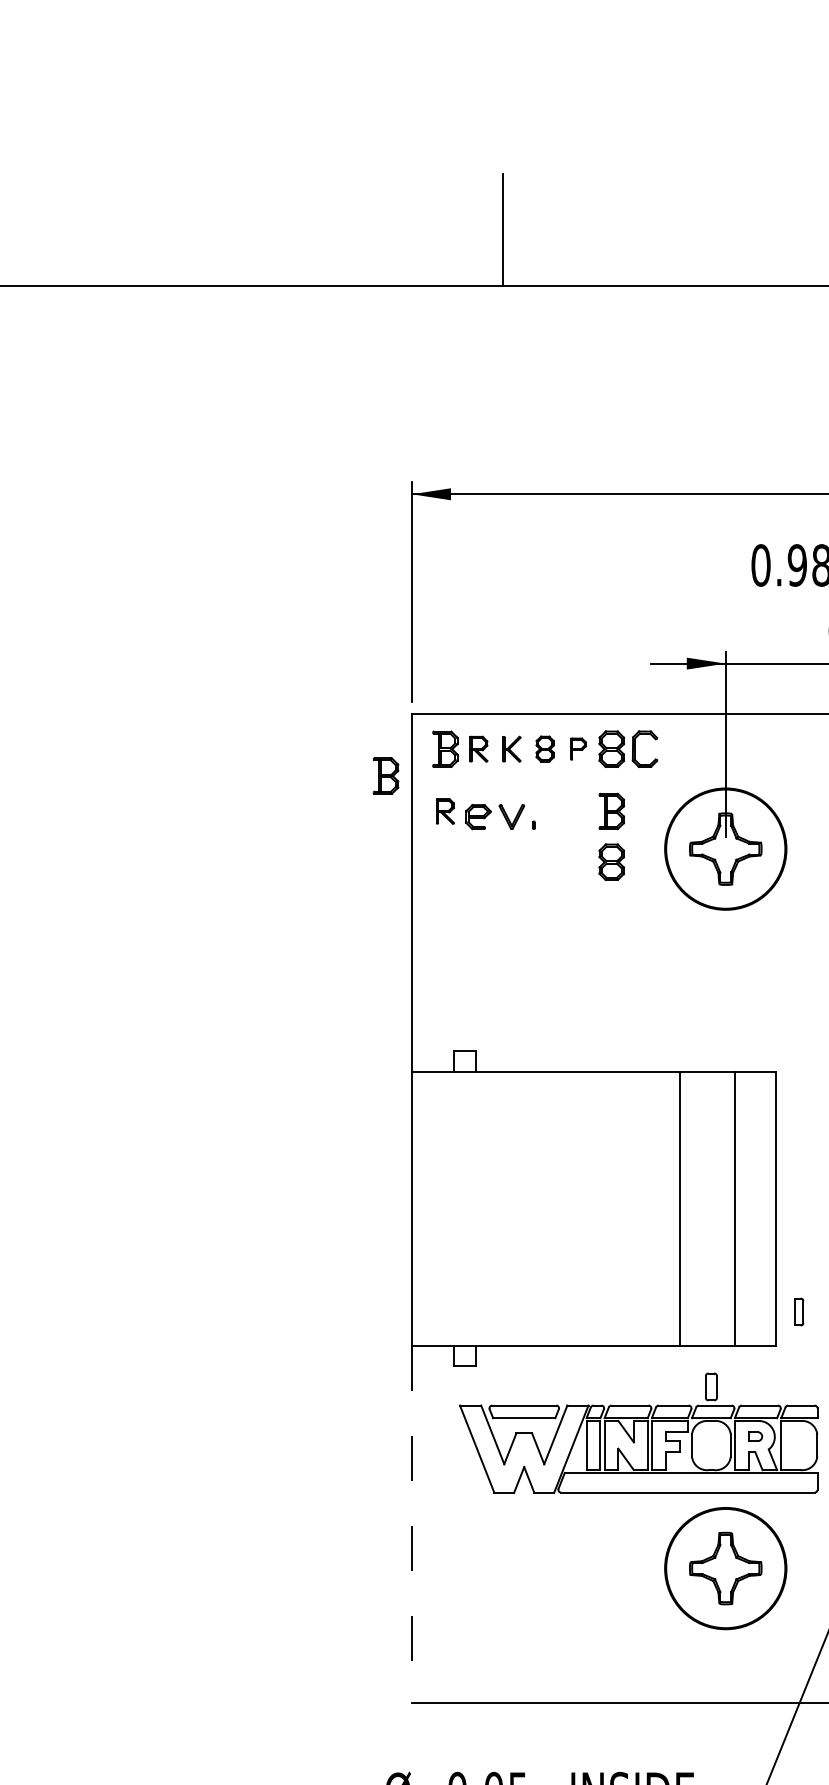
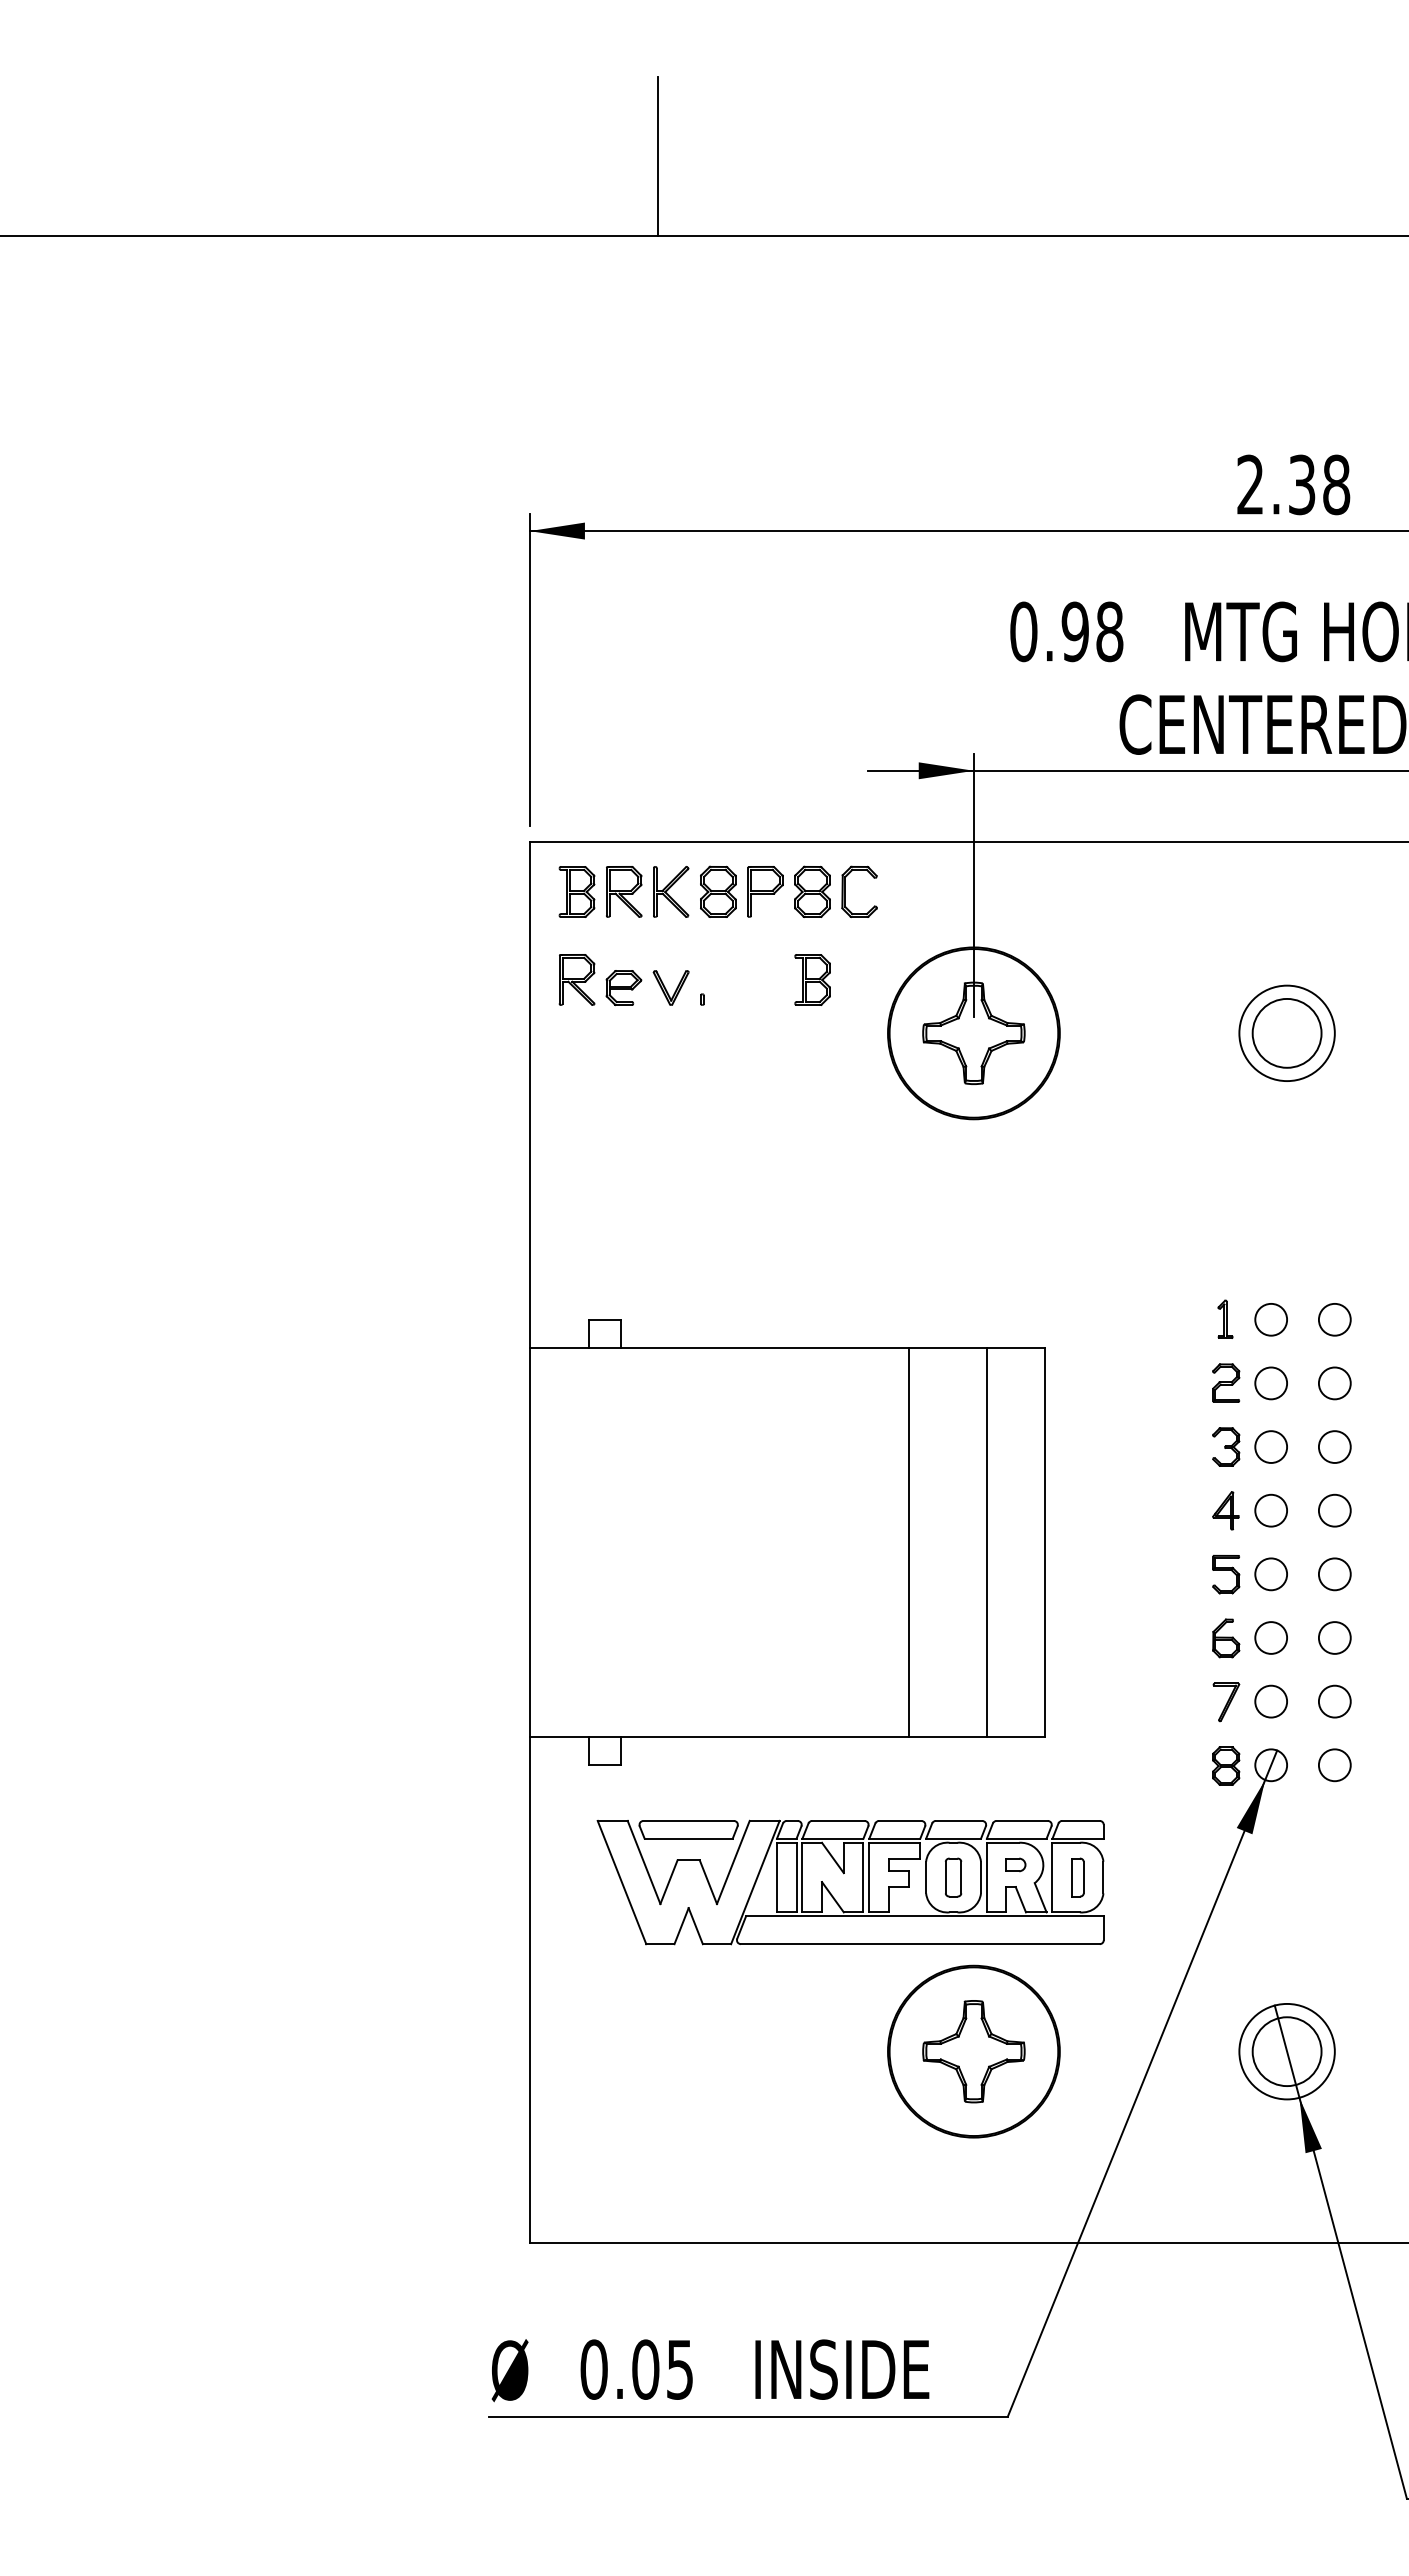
part: (478, 748) -> (624, 891), size x1.43
part: (512, 748) -> (671, 891), size x1.43
part: (545, 748) -> (718, 891), size x1.43
part: (578, 748) -> (765, 891), size x1.67
part: (385, 775) -> (492, 929), removed
part: (444, 811) -> (576, 979), size x1.43
part: (611, 861) -> (812, 1051), removed
part: (798, 1311) -> (1077, 1877), moved
part: (711, 1386) -> (953, 1877), moved
line: (411, 1524) -> (529, 1989), dashed -> solid

